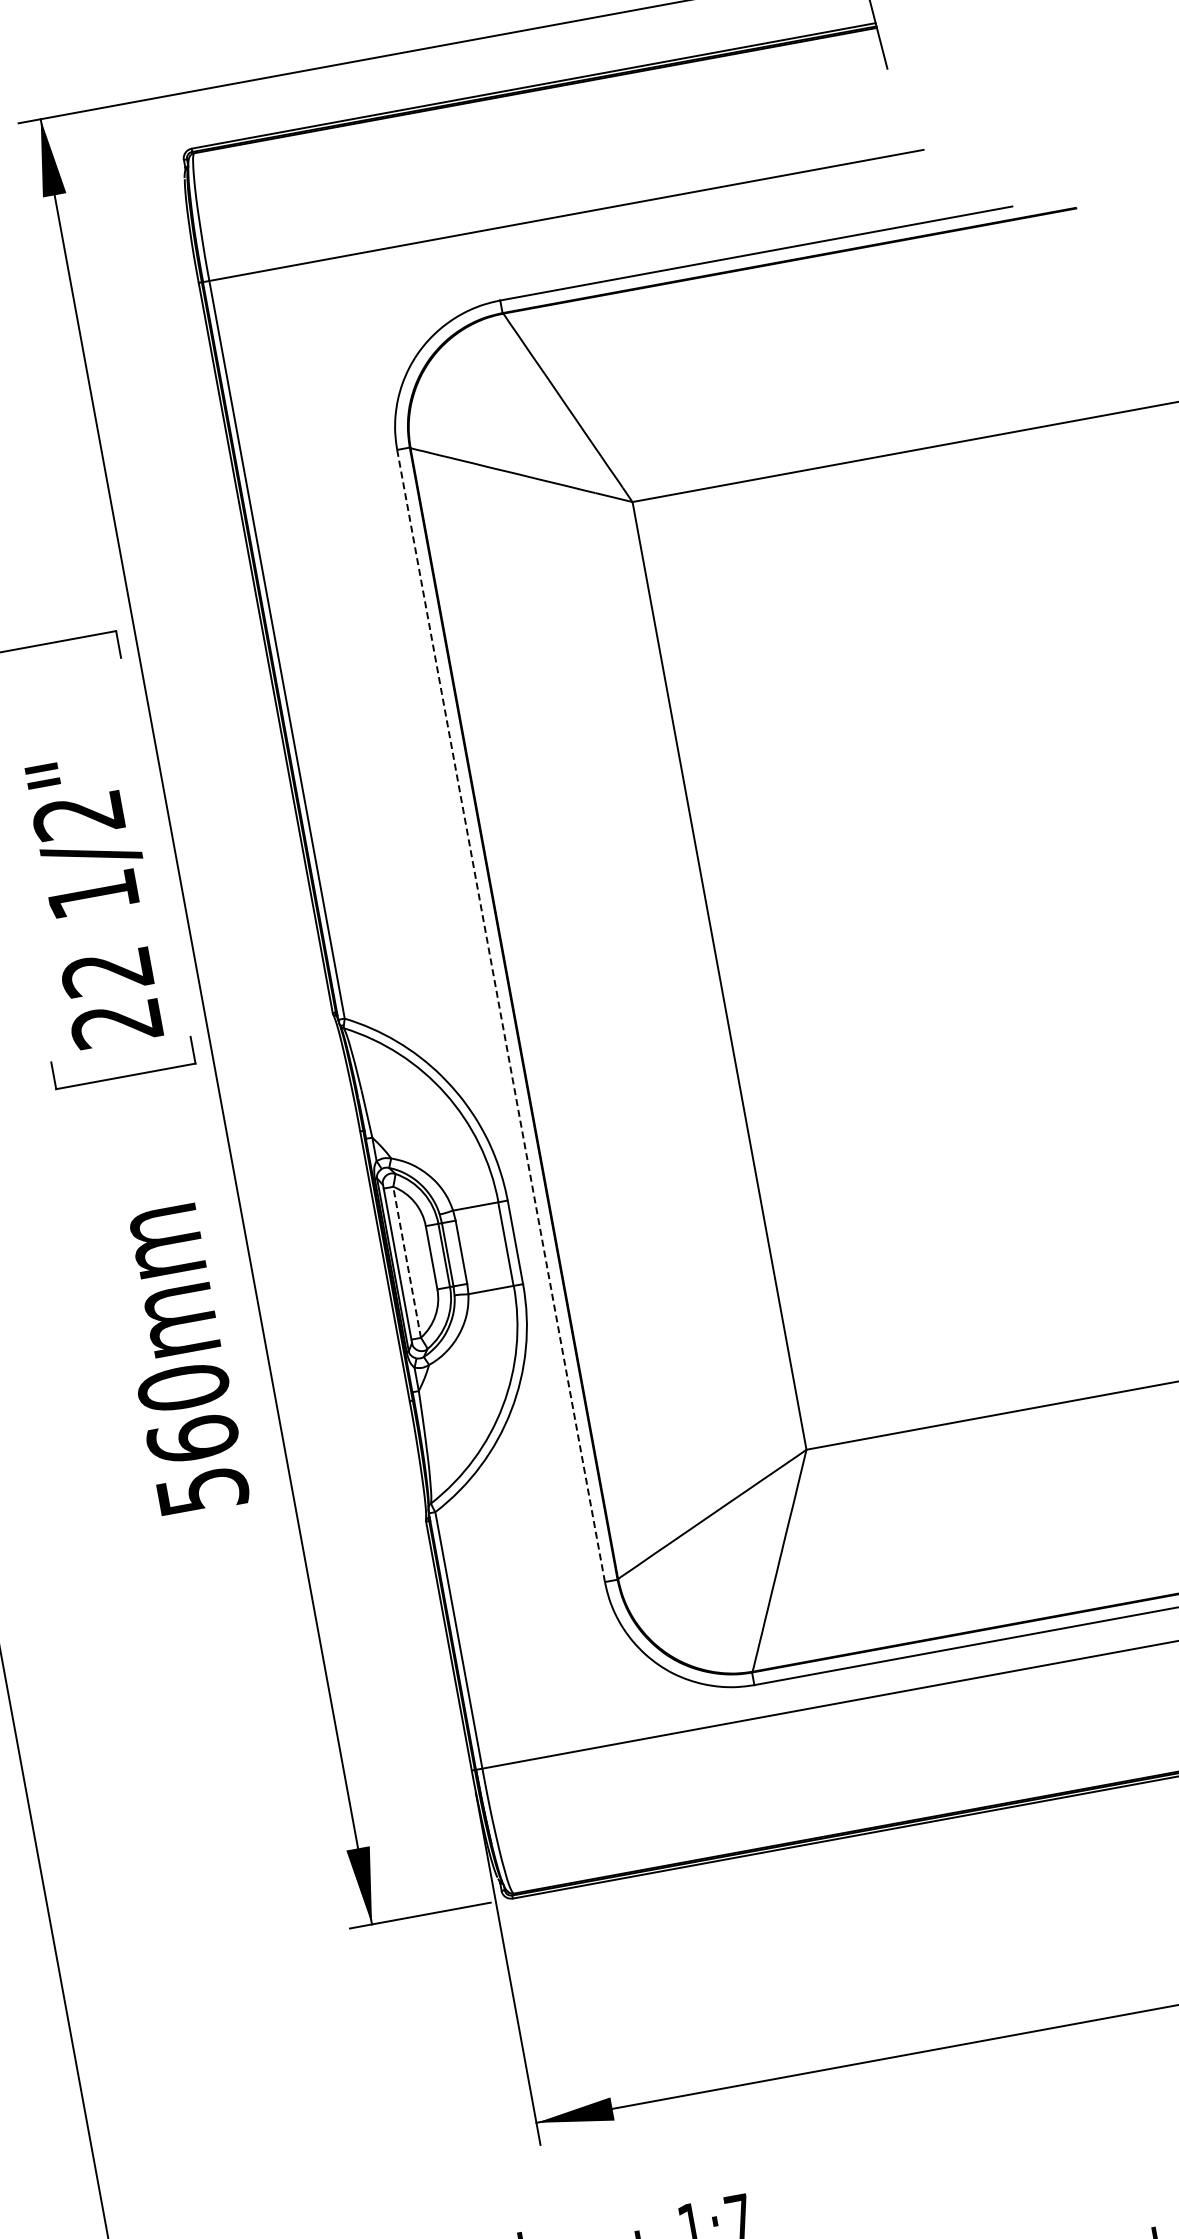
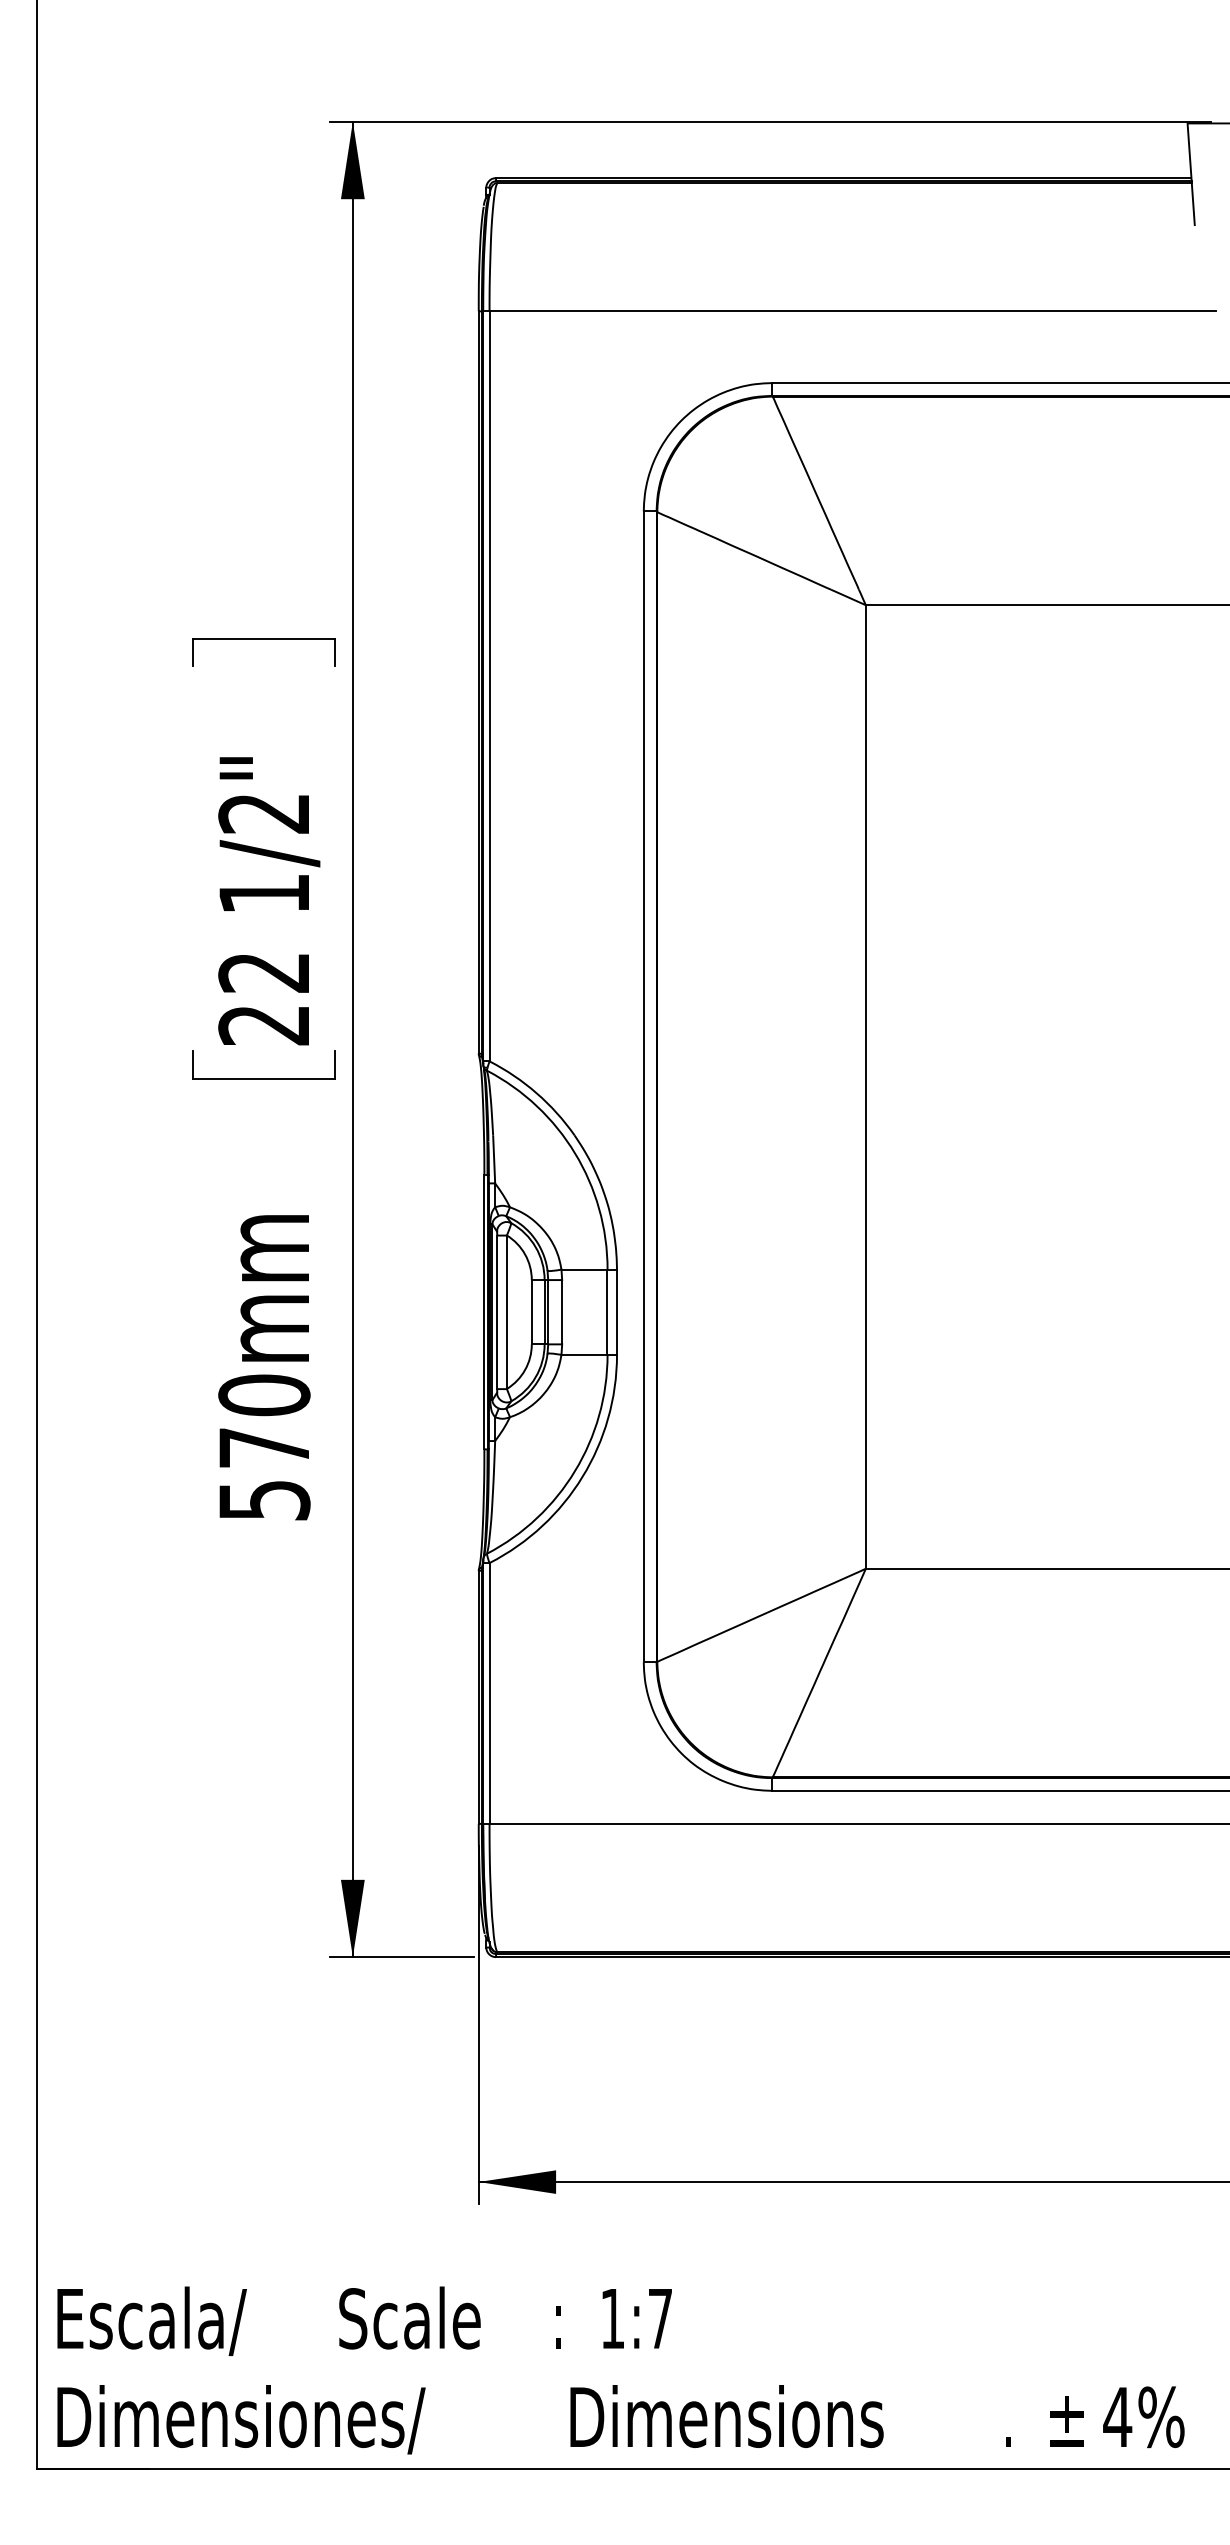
line: (500, 1015) -> (643, 1086), dashed -> solid
line: (406, 1262) -> (506, 1312), dashed -> solid
text: (193, 1439) -> (264, 1447), 560mm -> 570mm

